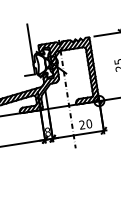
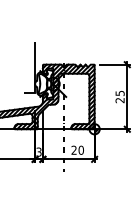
text: (47, 131) -> (38, 151), 8 -> 3

